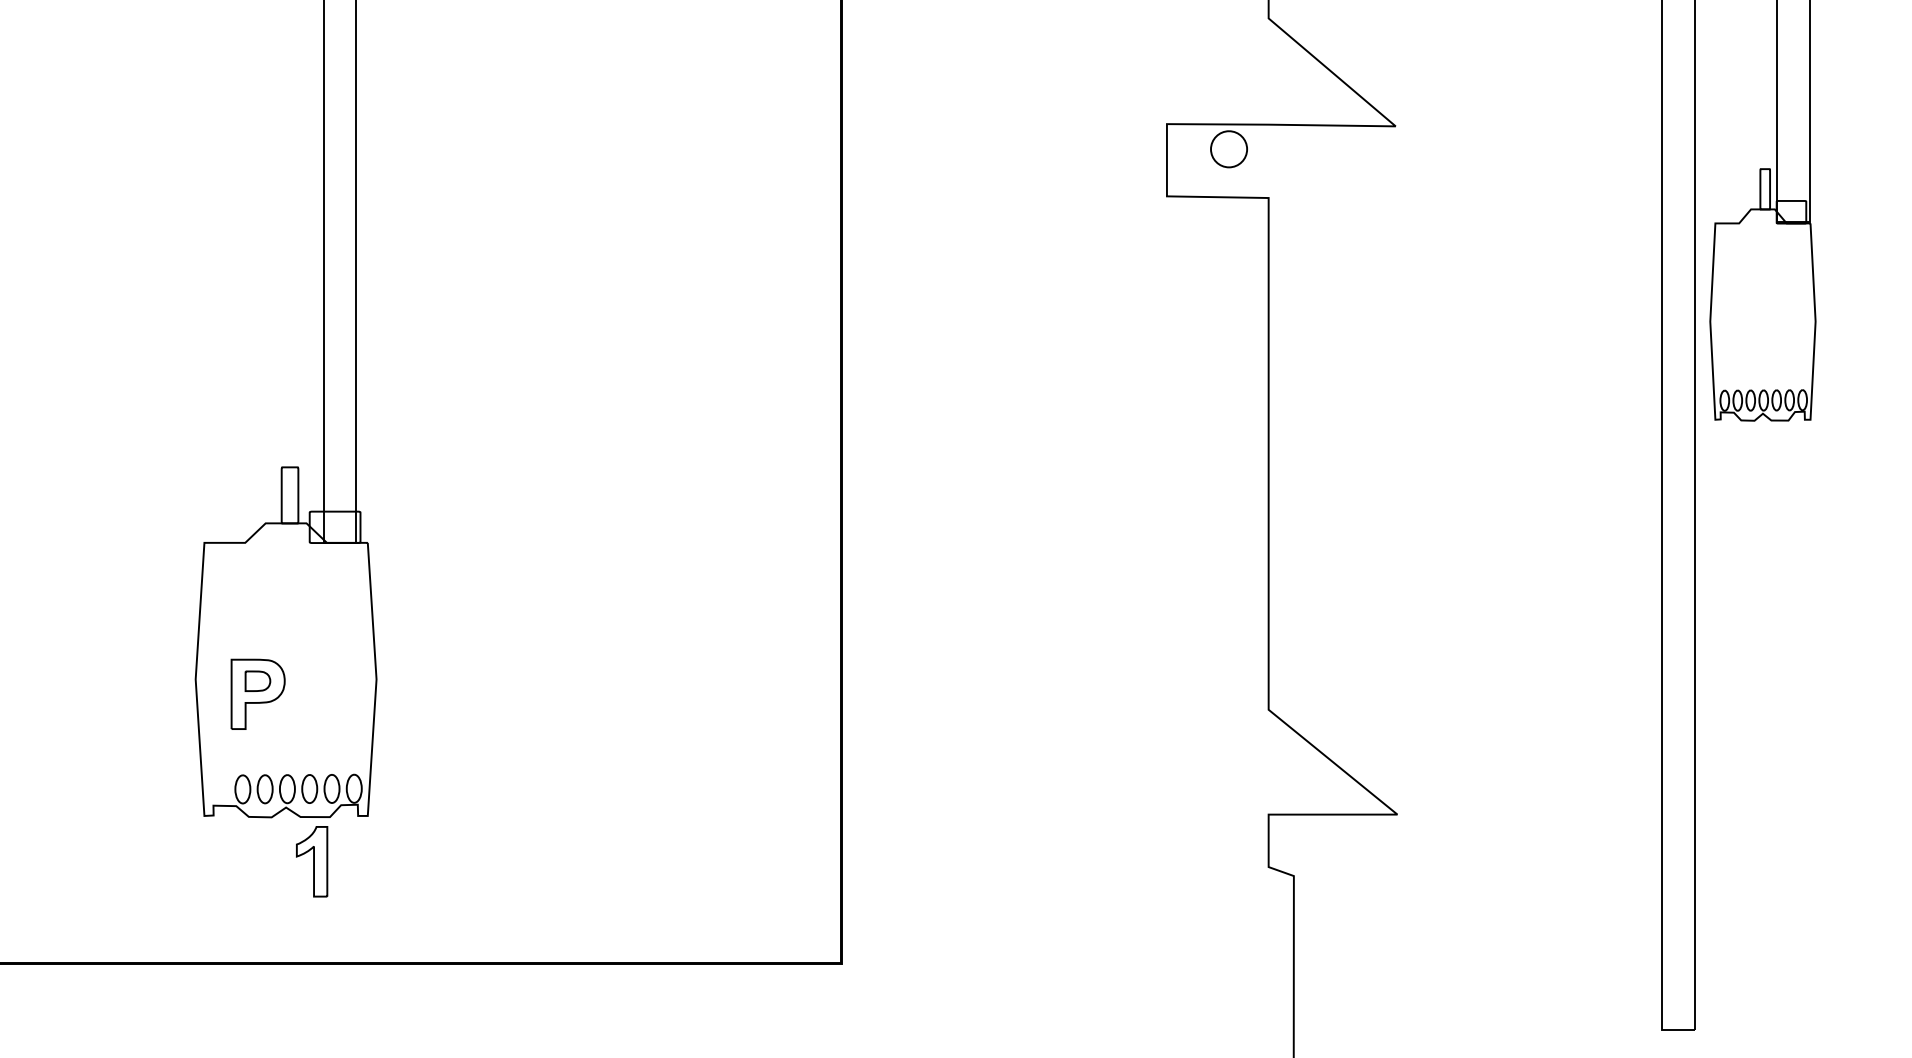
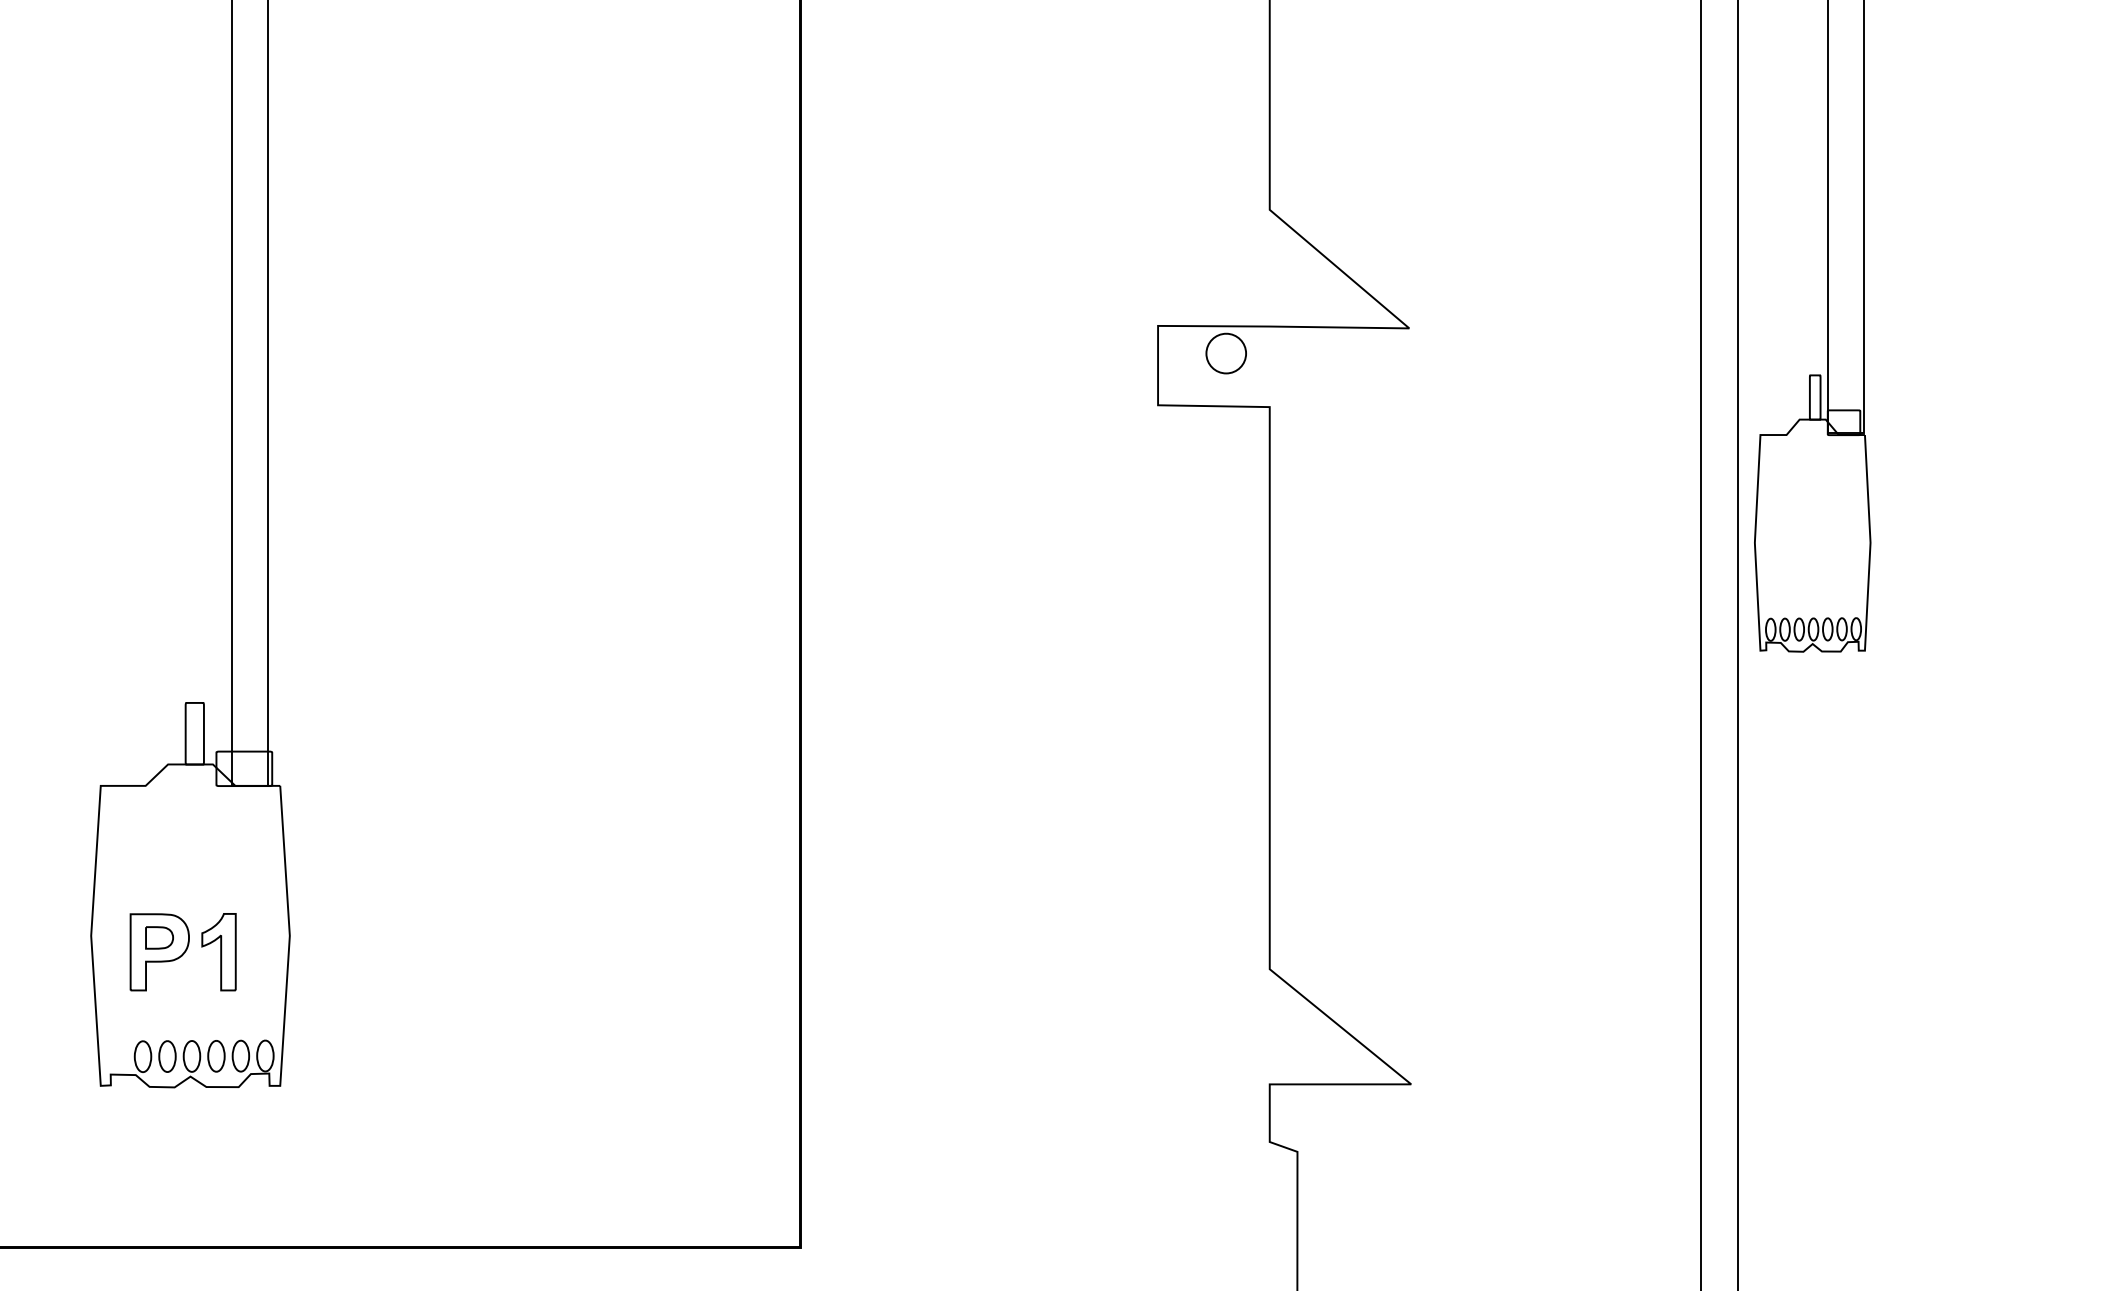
part: (311, 862) -> (218, 952), moved

